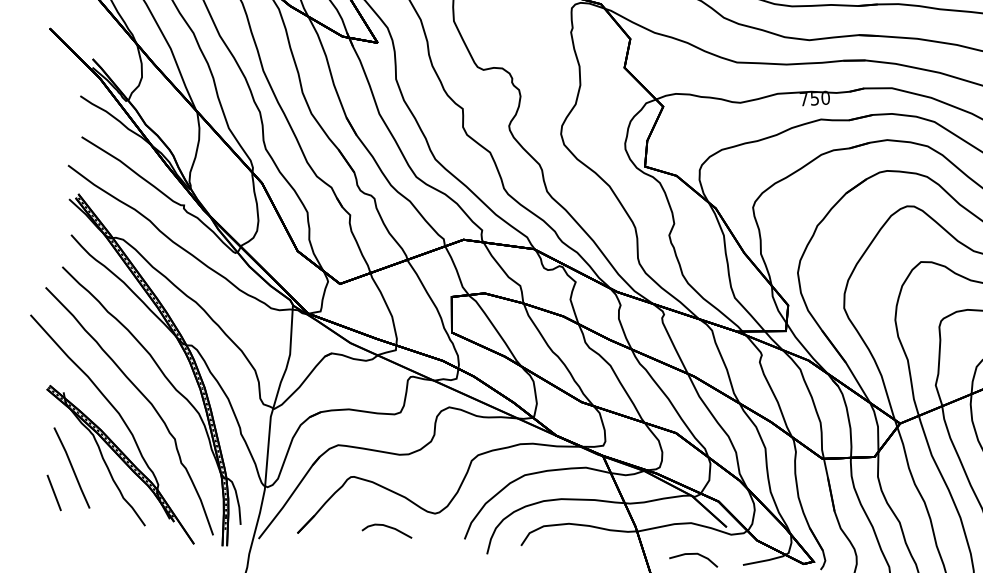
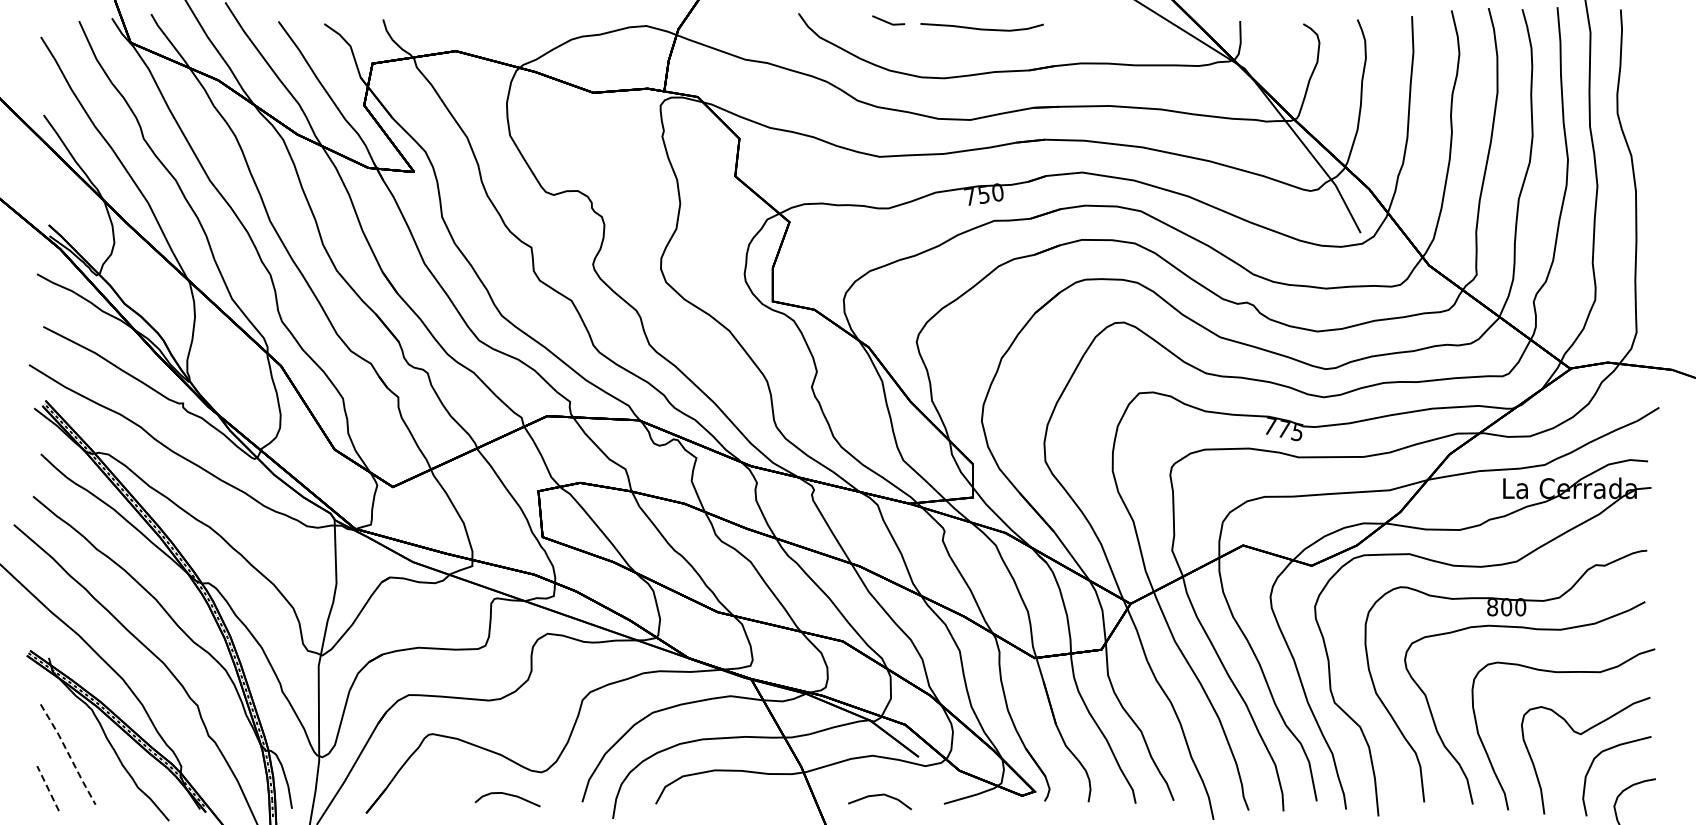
line: (72, 468) -> (68, 754), solid -> dashed
line: (54, 492) -> (48, 788), solid -> dashed
curve: (387, 527) -> (507, 795), moved

